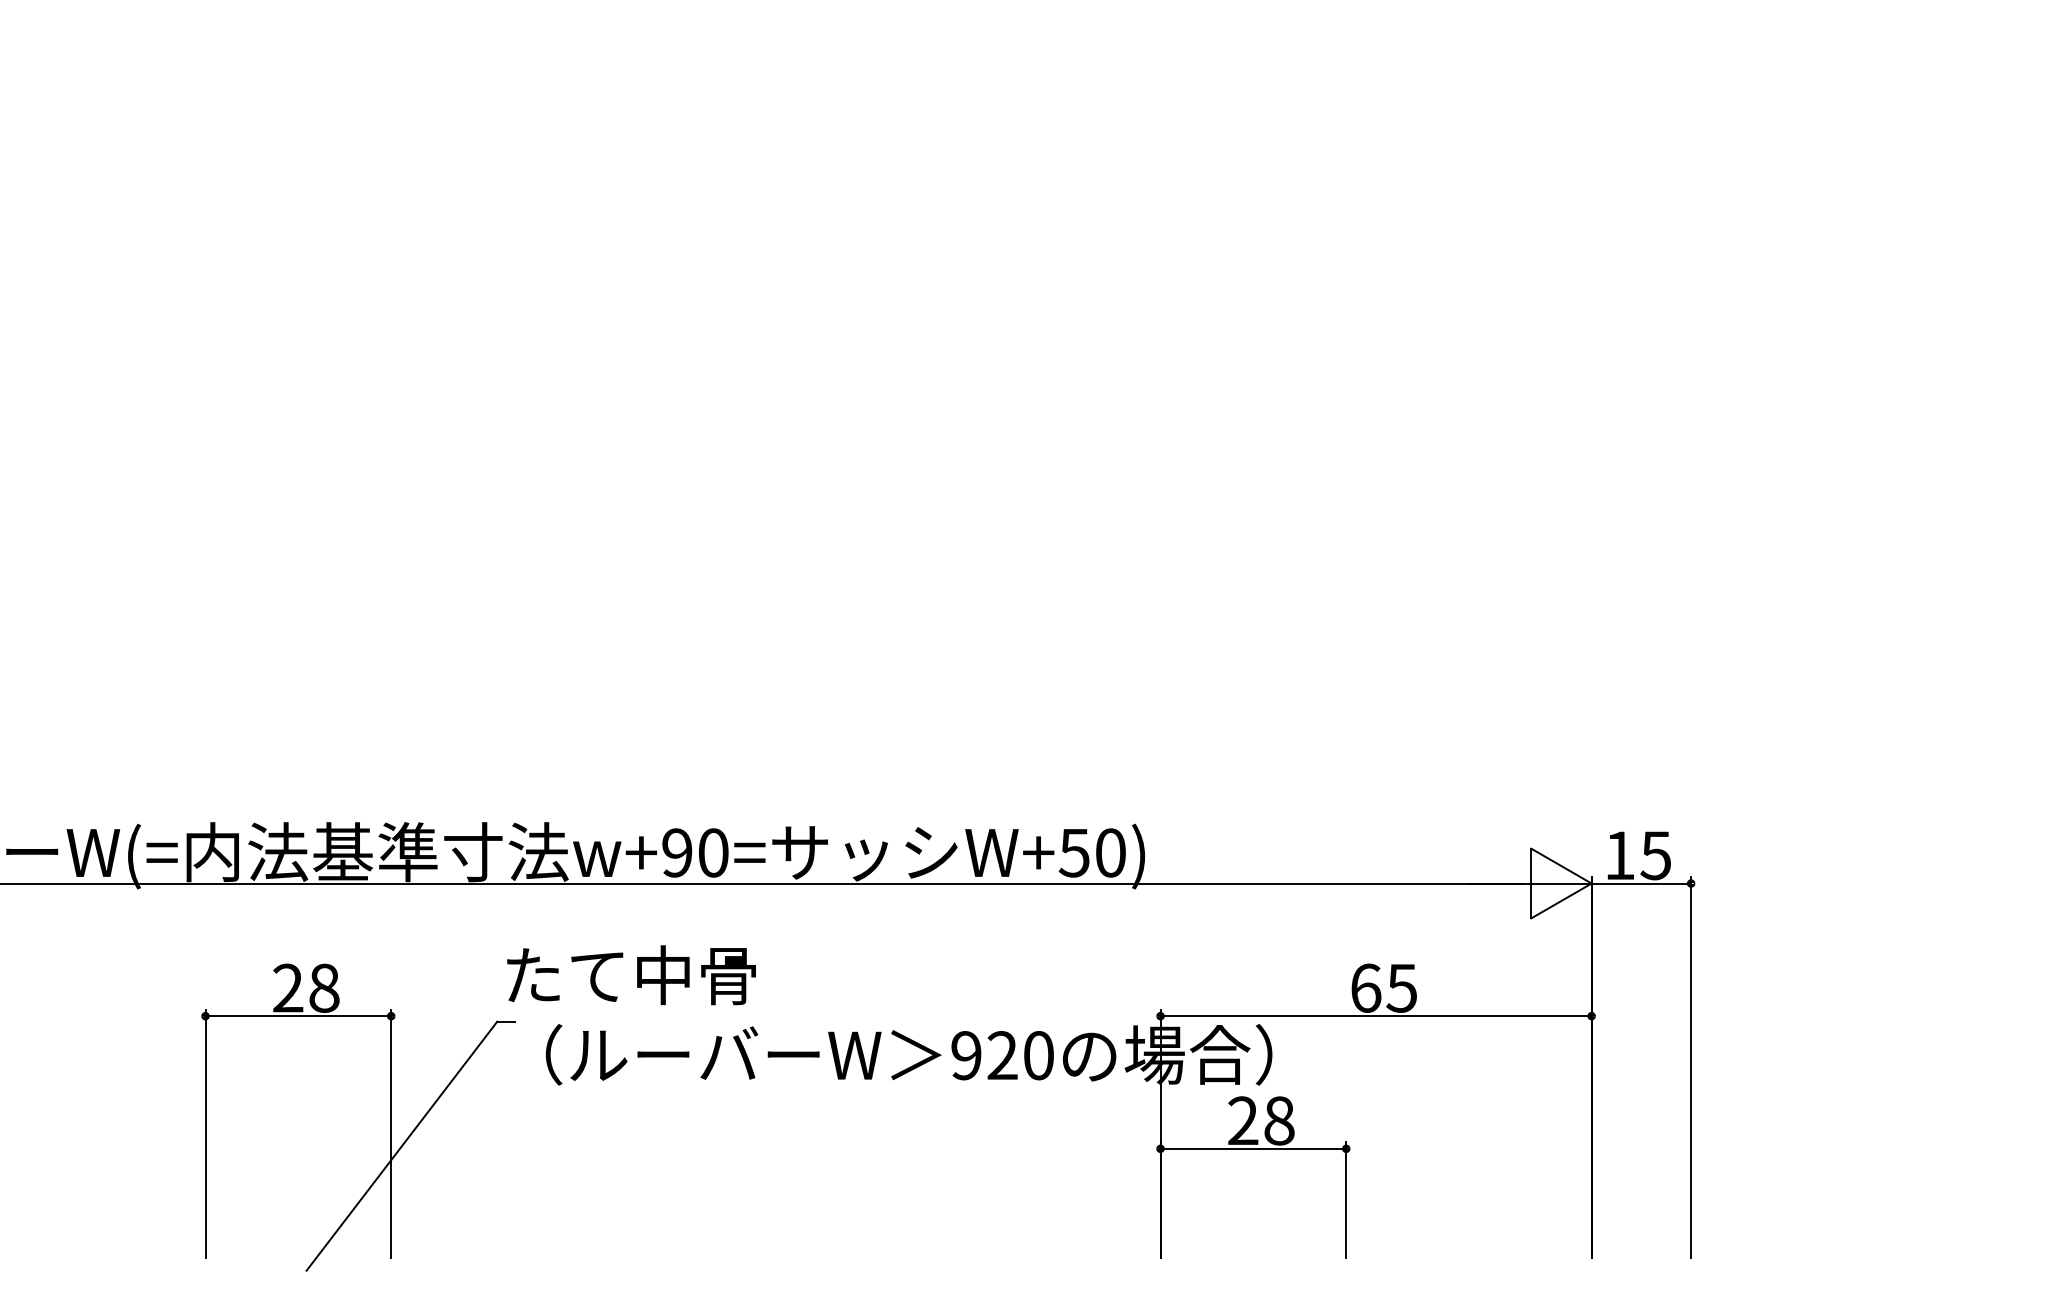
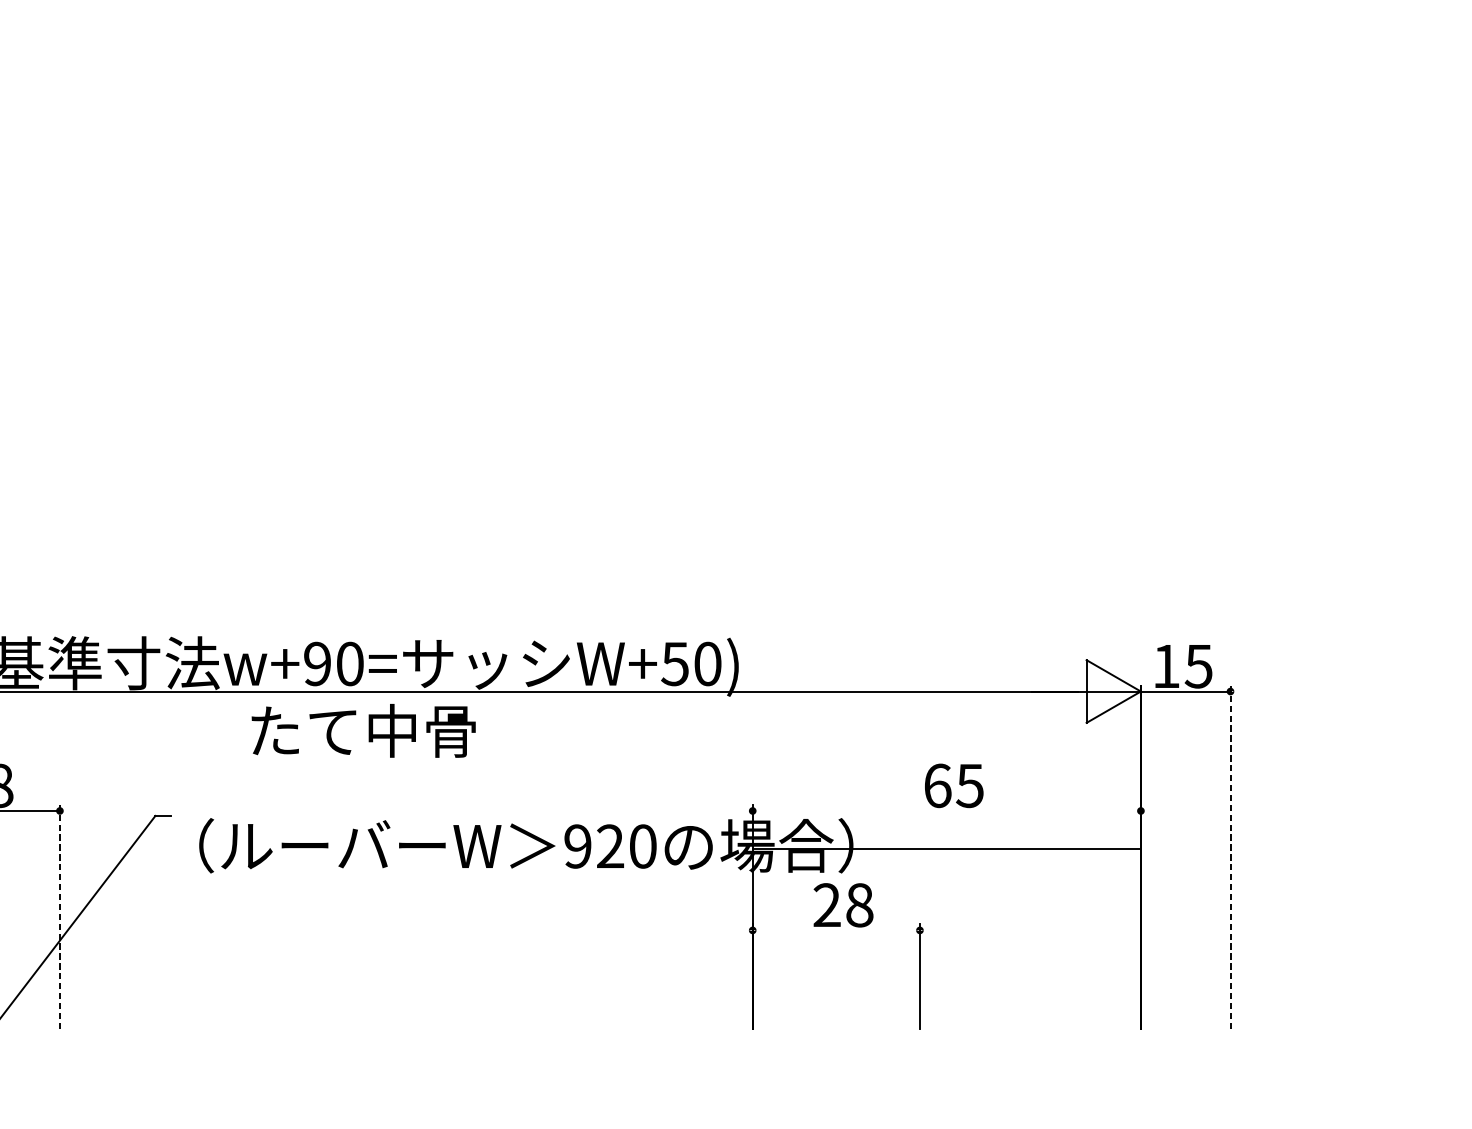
text: (631, 975) -> (363, 731), moved
line: (1375, 1016) -> (946, 849), moved
line: (1691, 1067) -> (1230, 857), solid -> dashed
line: (391, 1133) -> (60, 916), solid -> dashed
line: (1253, 1148) -> (836, 930), removed

